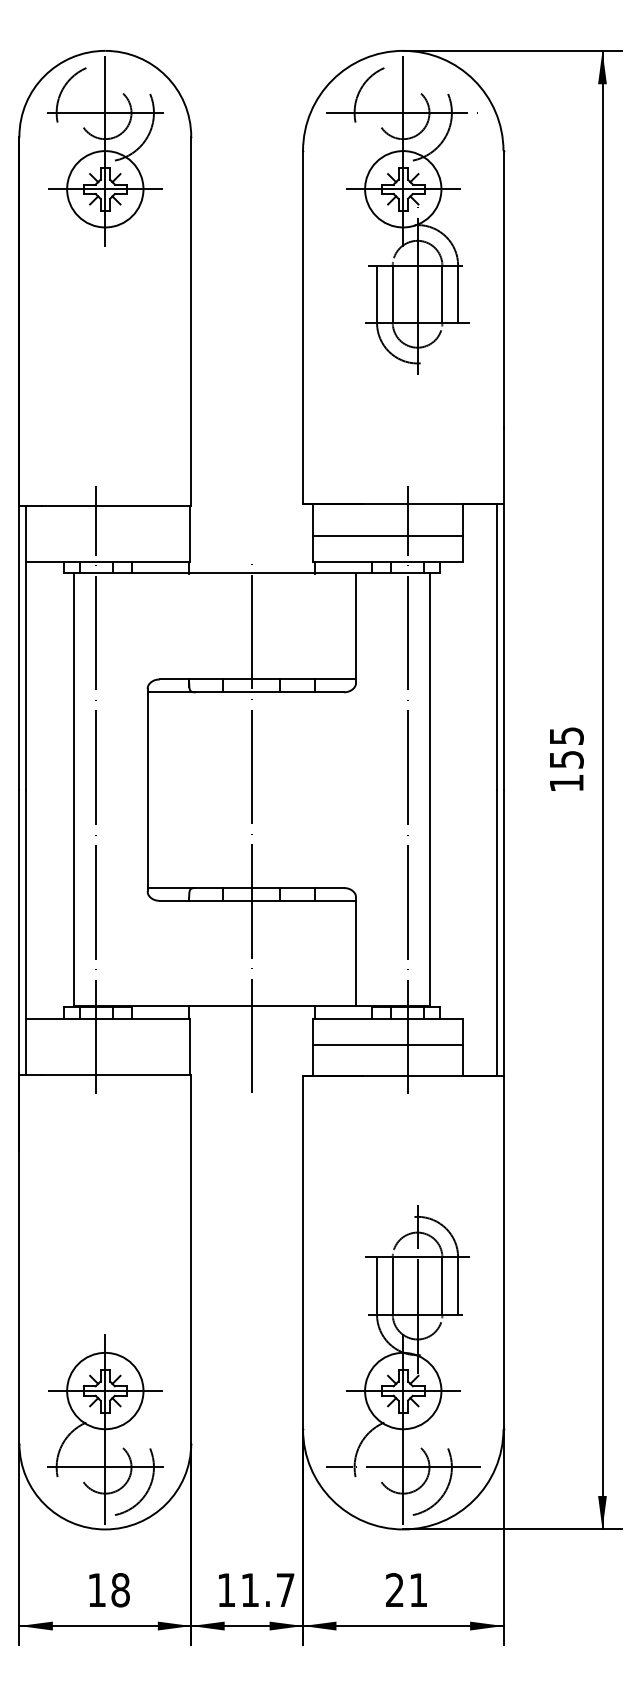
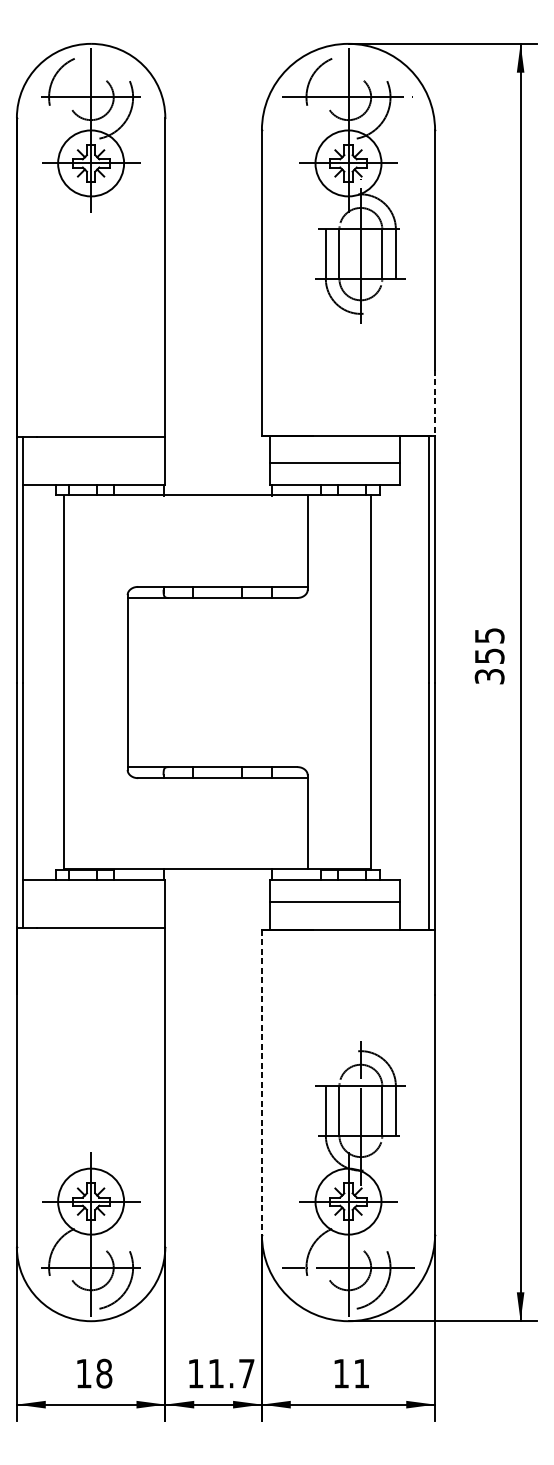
line: (503, 466) -> (435, 402), solid -> dashed
text: (566, 783) -> (489, 676), 155 -> 355
line: (95, 790) -> (82, 682), removed
line: (407, 790) -> (352, 682), removed
line: (251, 827) -> (217, 714), removed
line: (303, 1252) -> (262, 1081), solid -> dashed
text: (394, 1589) -> (340, 1373), 21 -> 11

